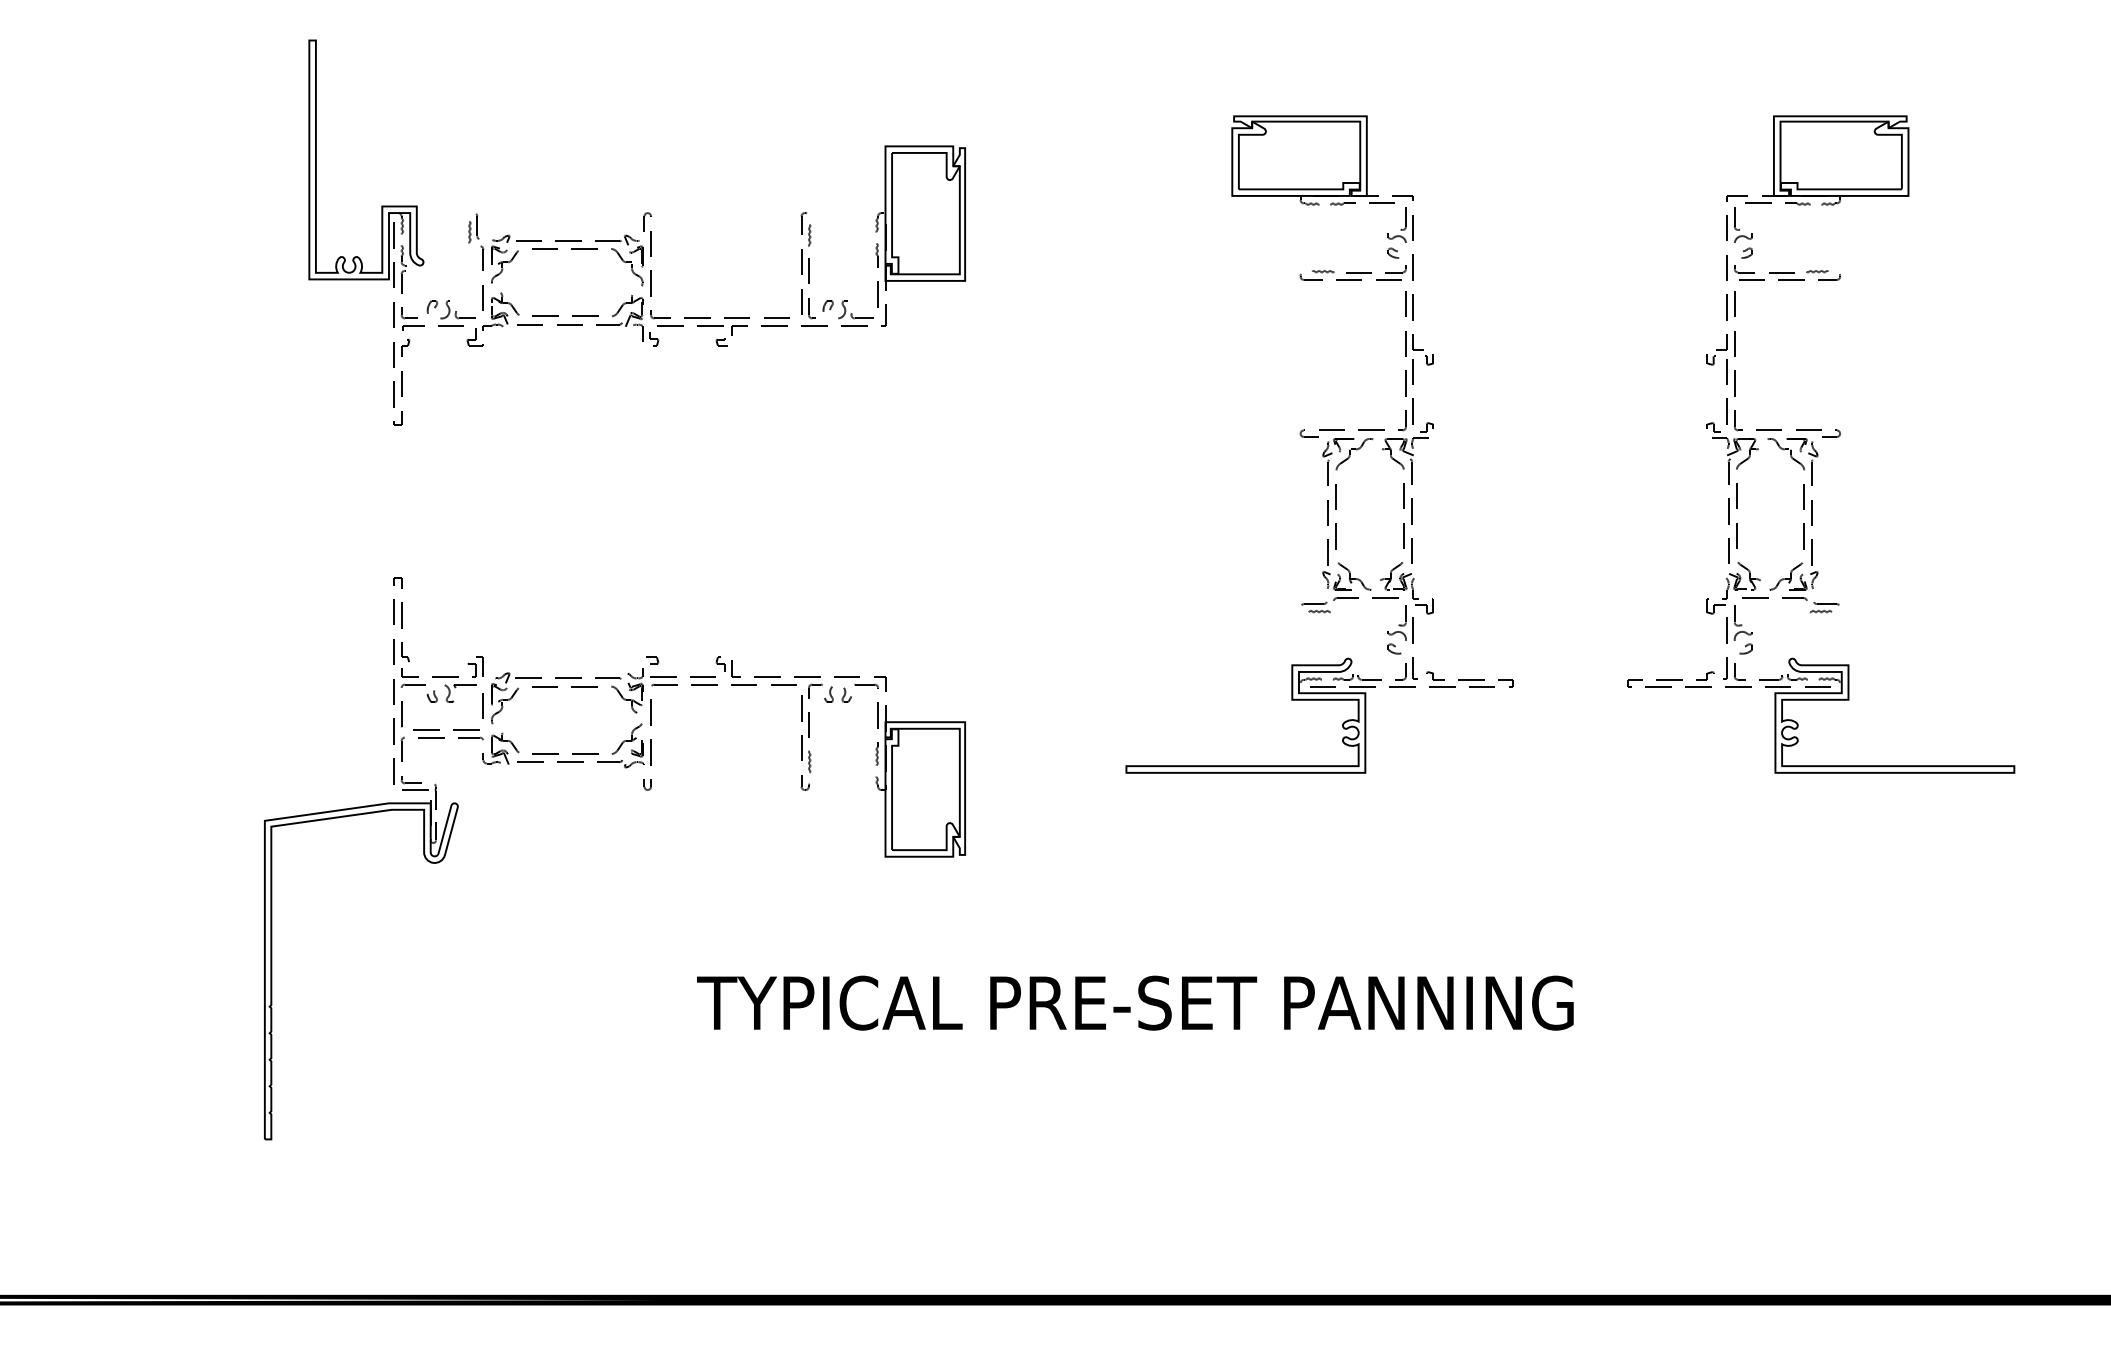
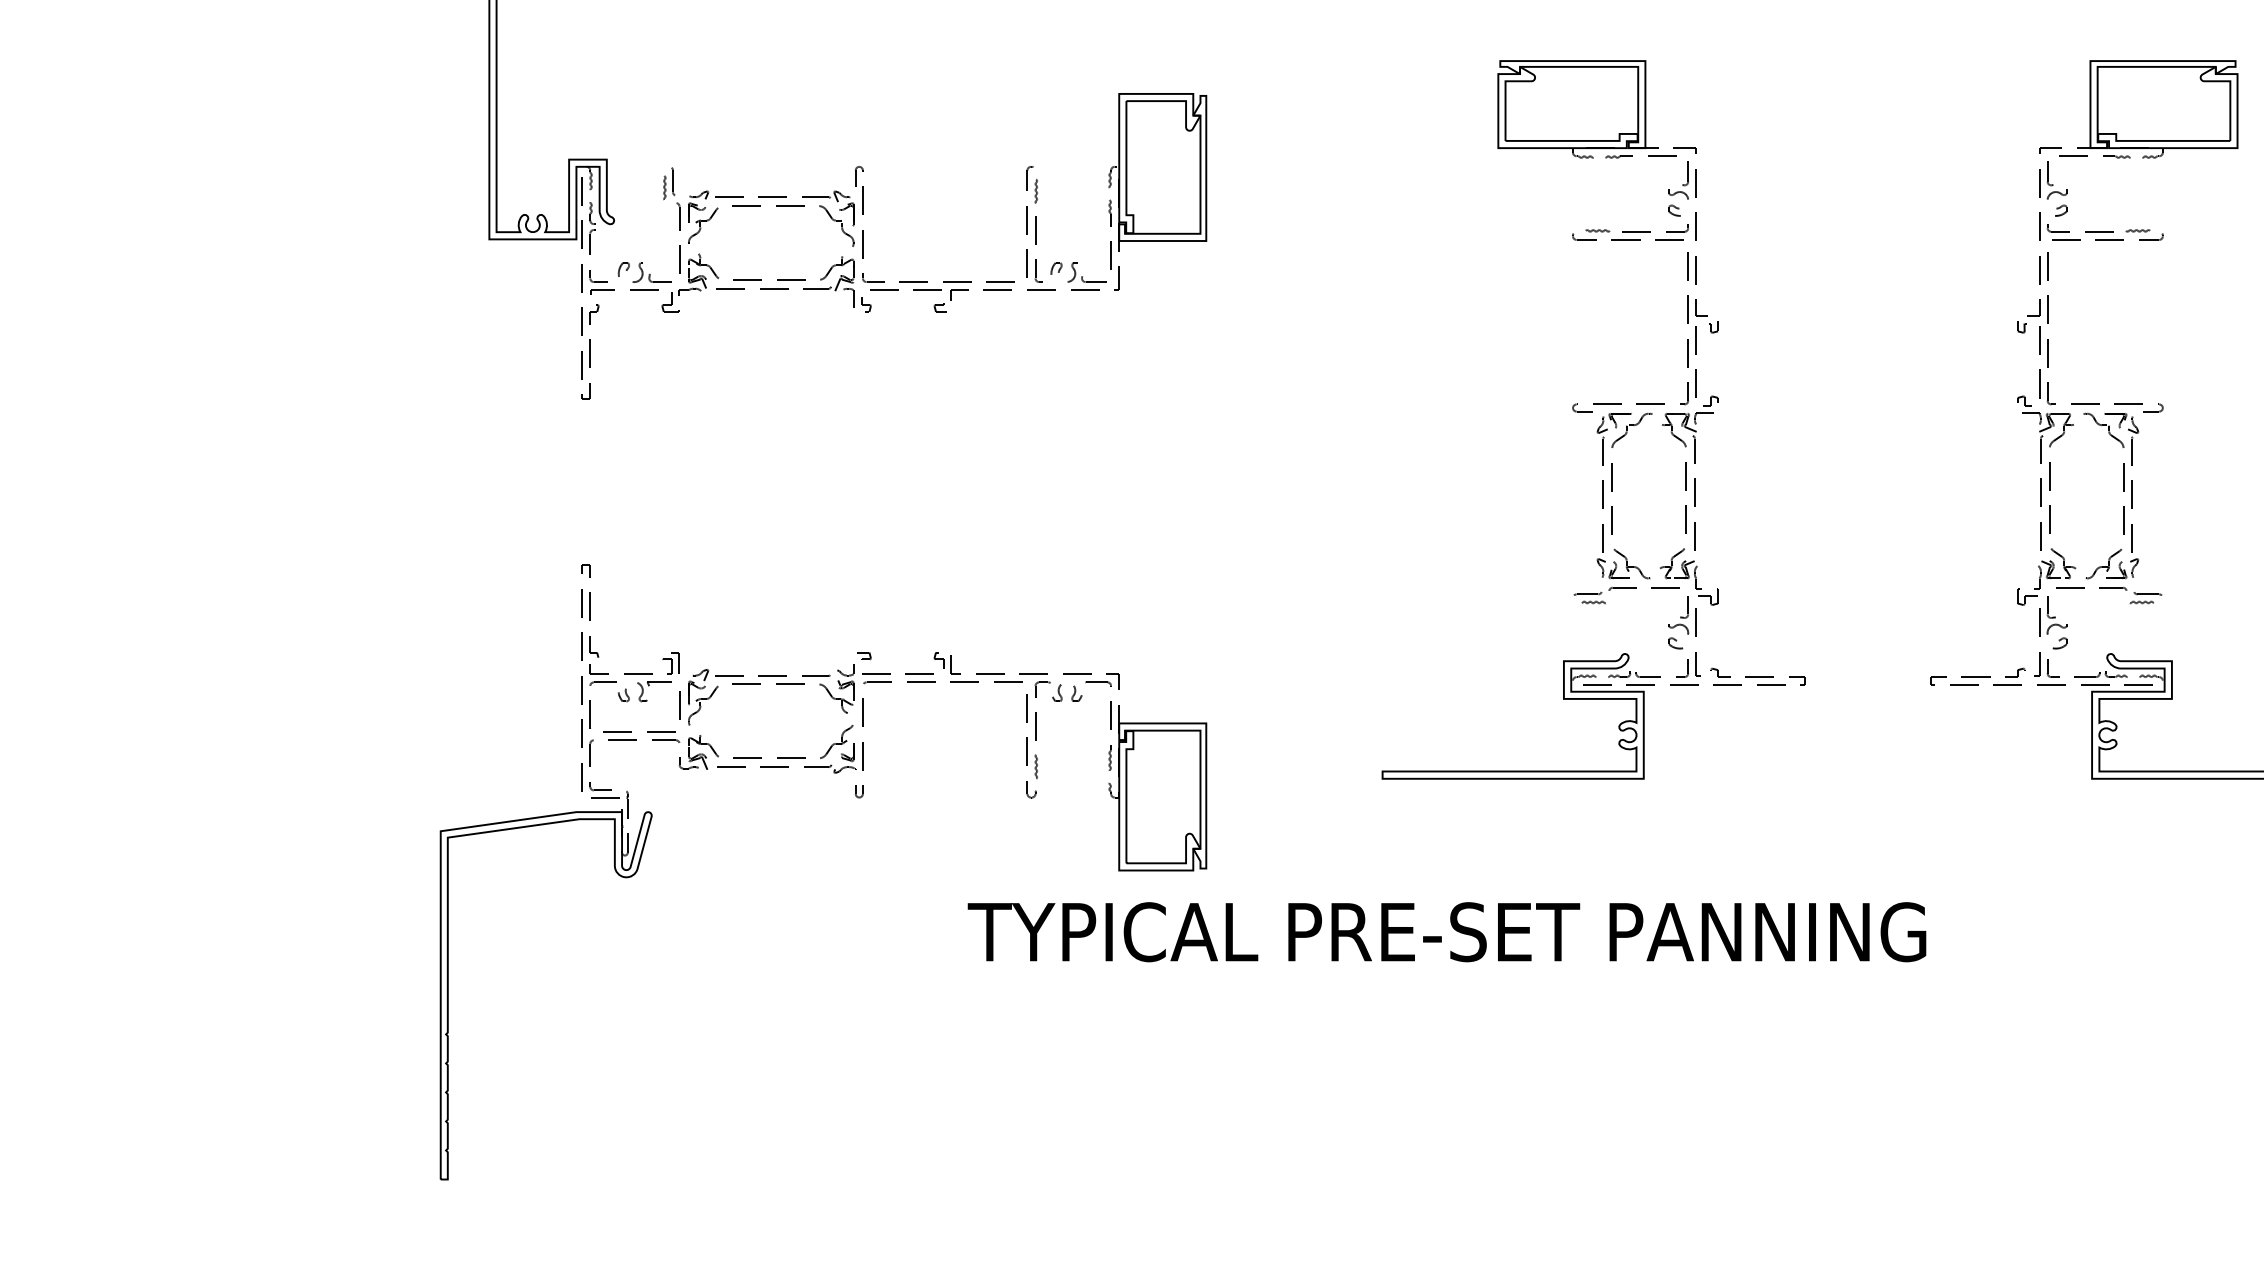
text: (1135, 1002) -> (1447, 931), moved

